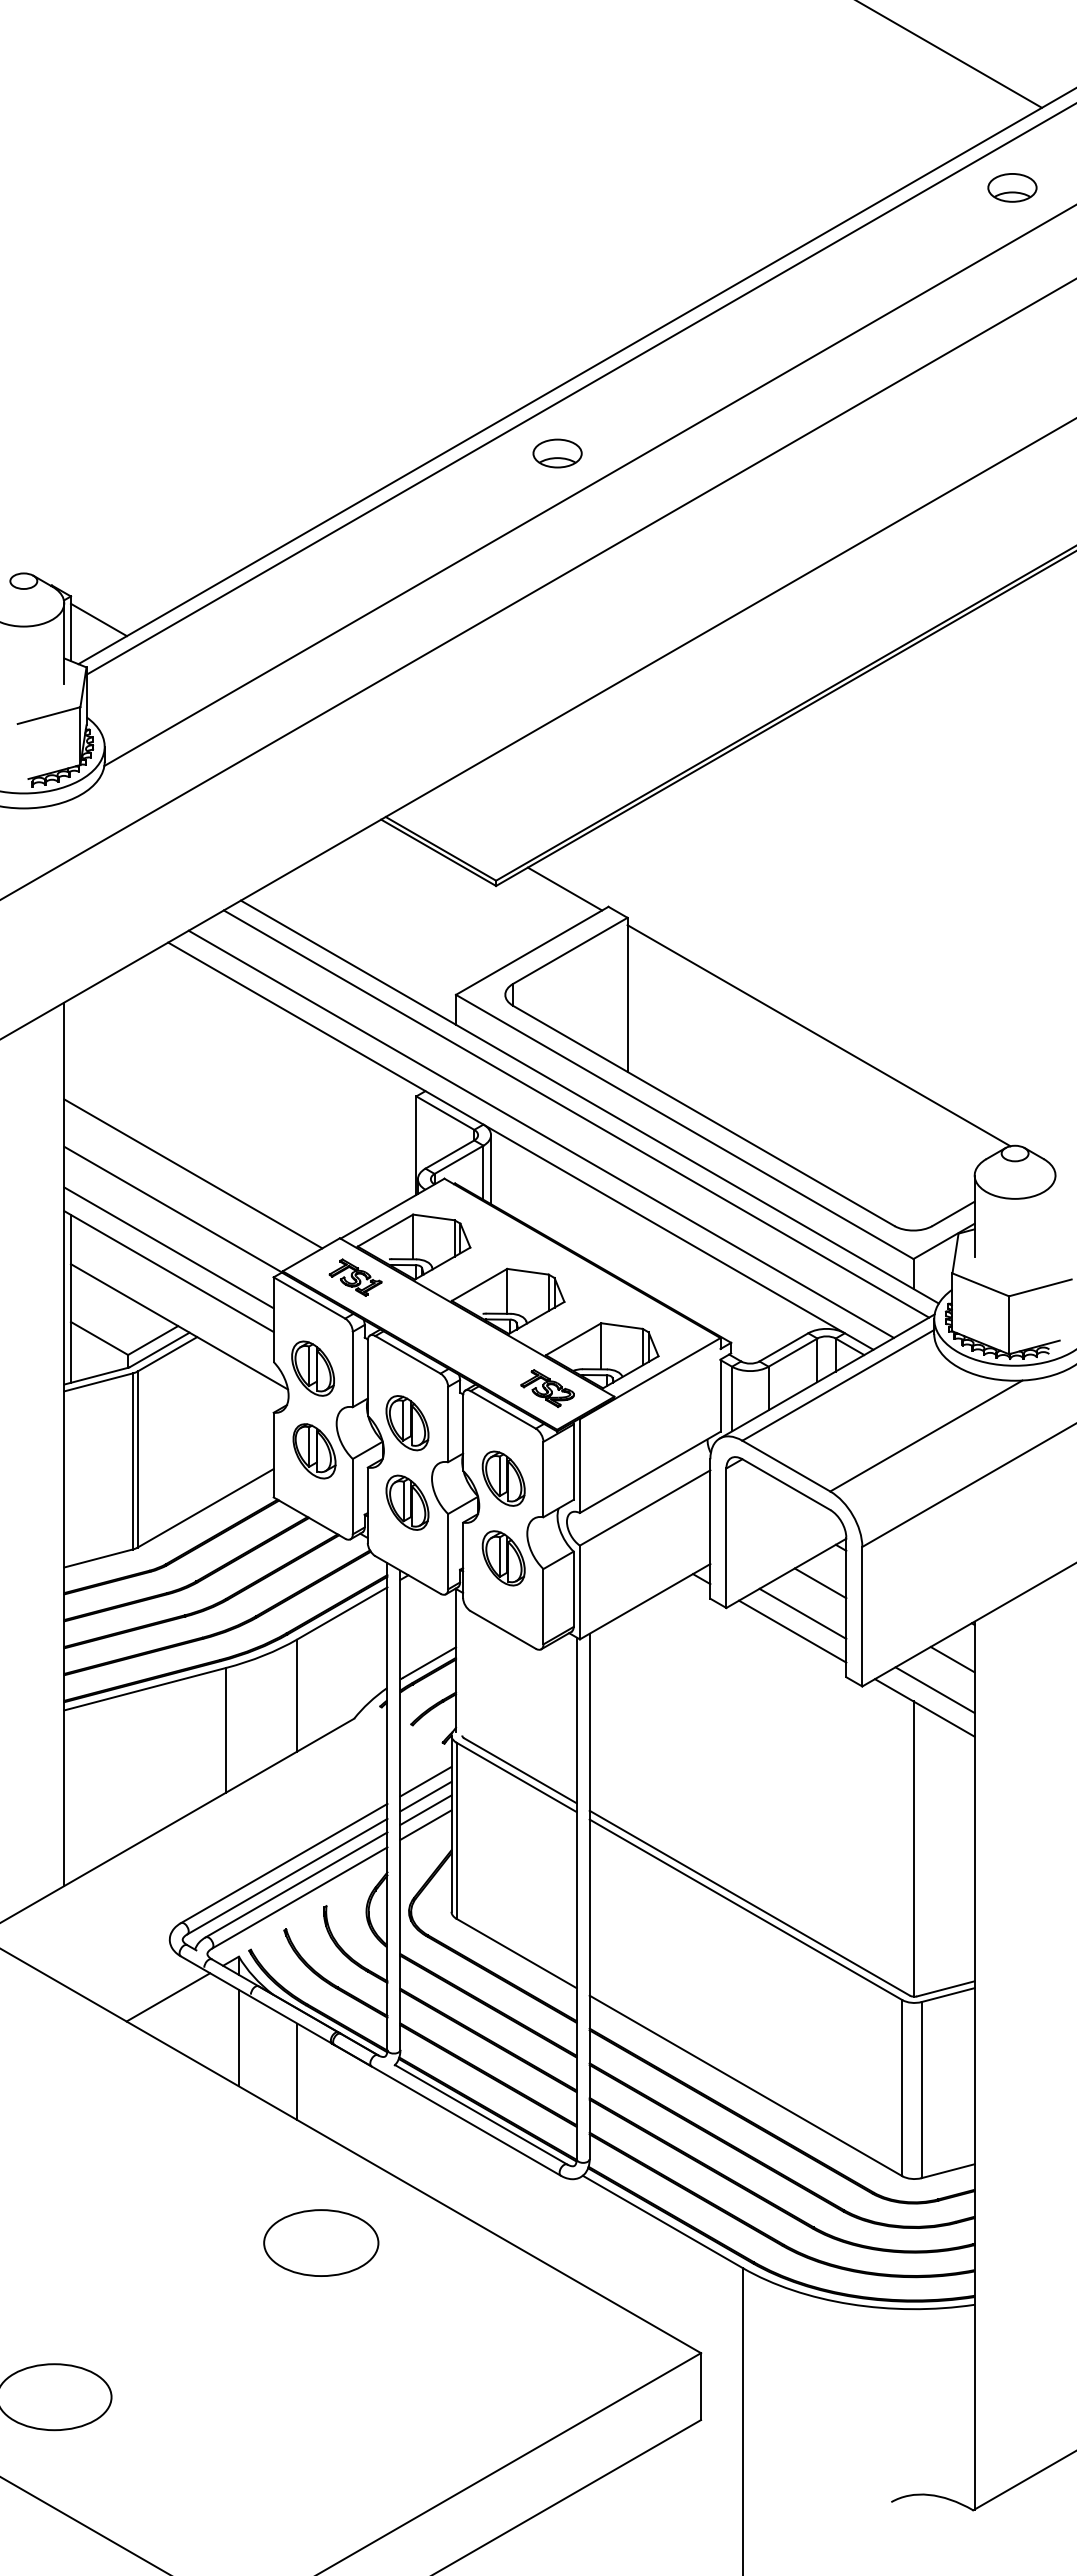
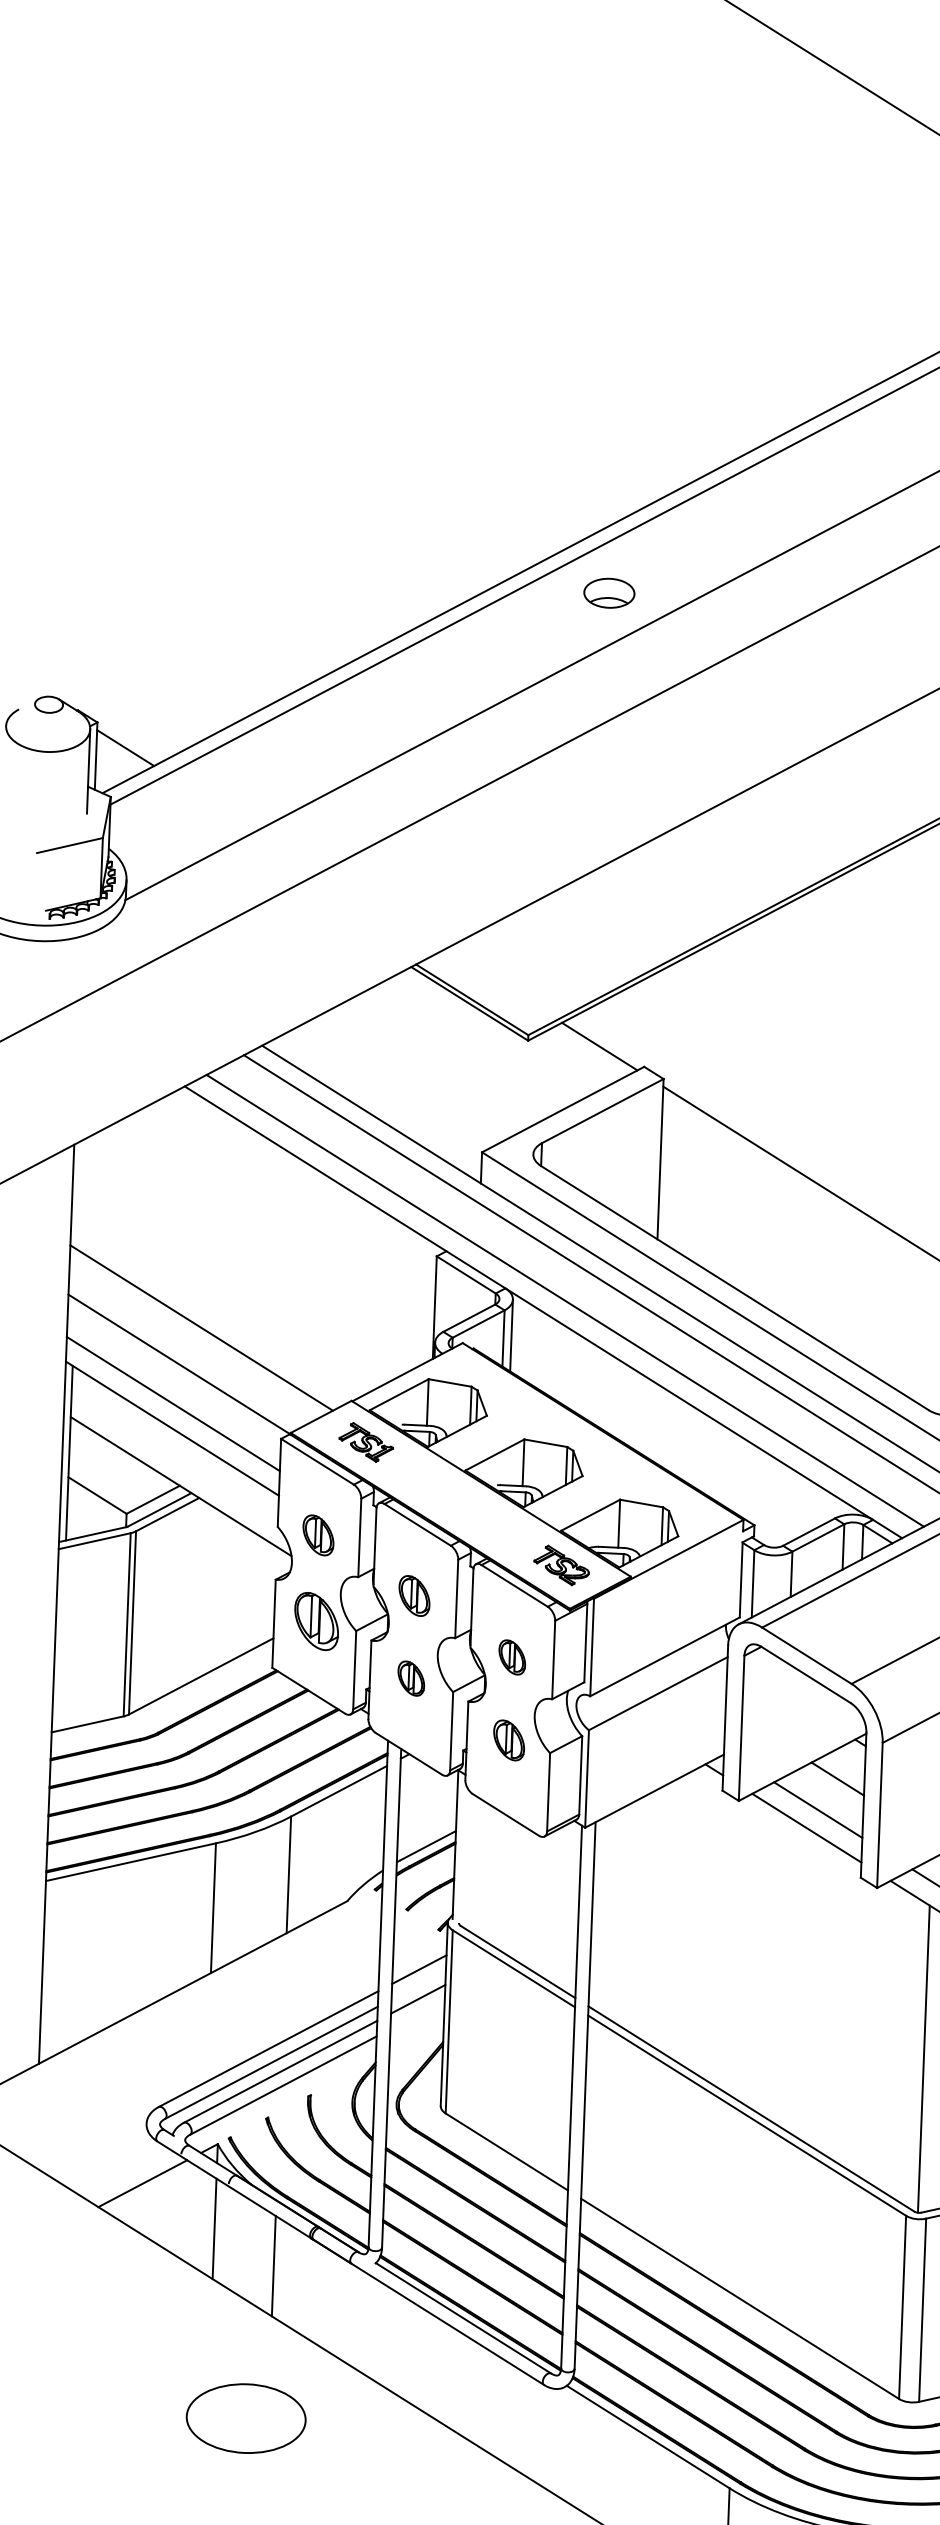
part: (312, 1368) -> (317, 1535), size x0.7
part: (407, 1423) -> (414, 1596), size x0.7
part: (503, 1478) -> (512, 1657), size x0.6
part: (407, 1502) -> (411, 1678), size x0.6
part: (503, 1558) -> (508, 1740), size x0.7
line: (425, 1796) -> (418, 1985), removed
line: (425, 1824) -> (417, 2014), removed
part: (321, 2242) -> (246, 2418), moved

